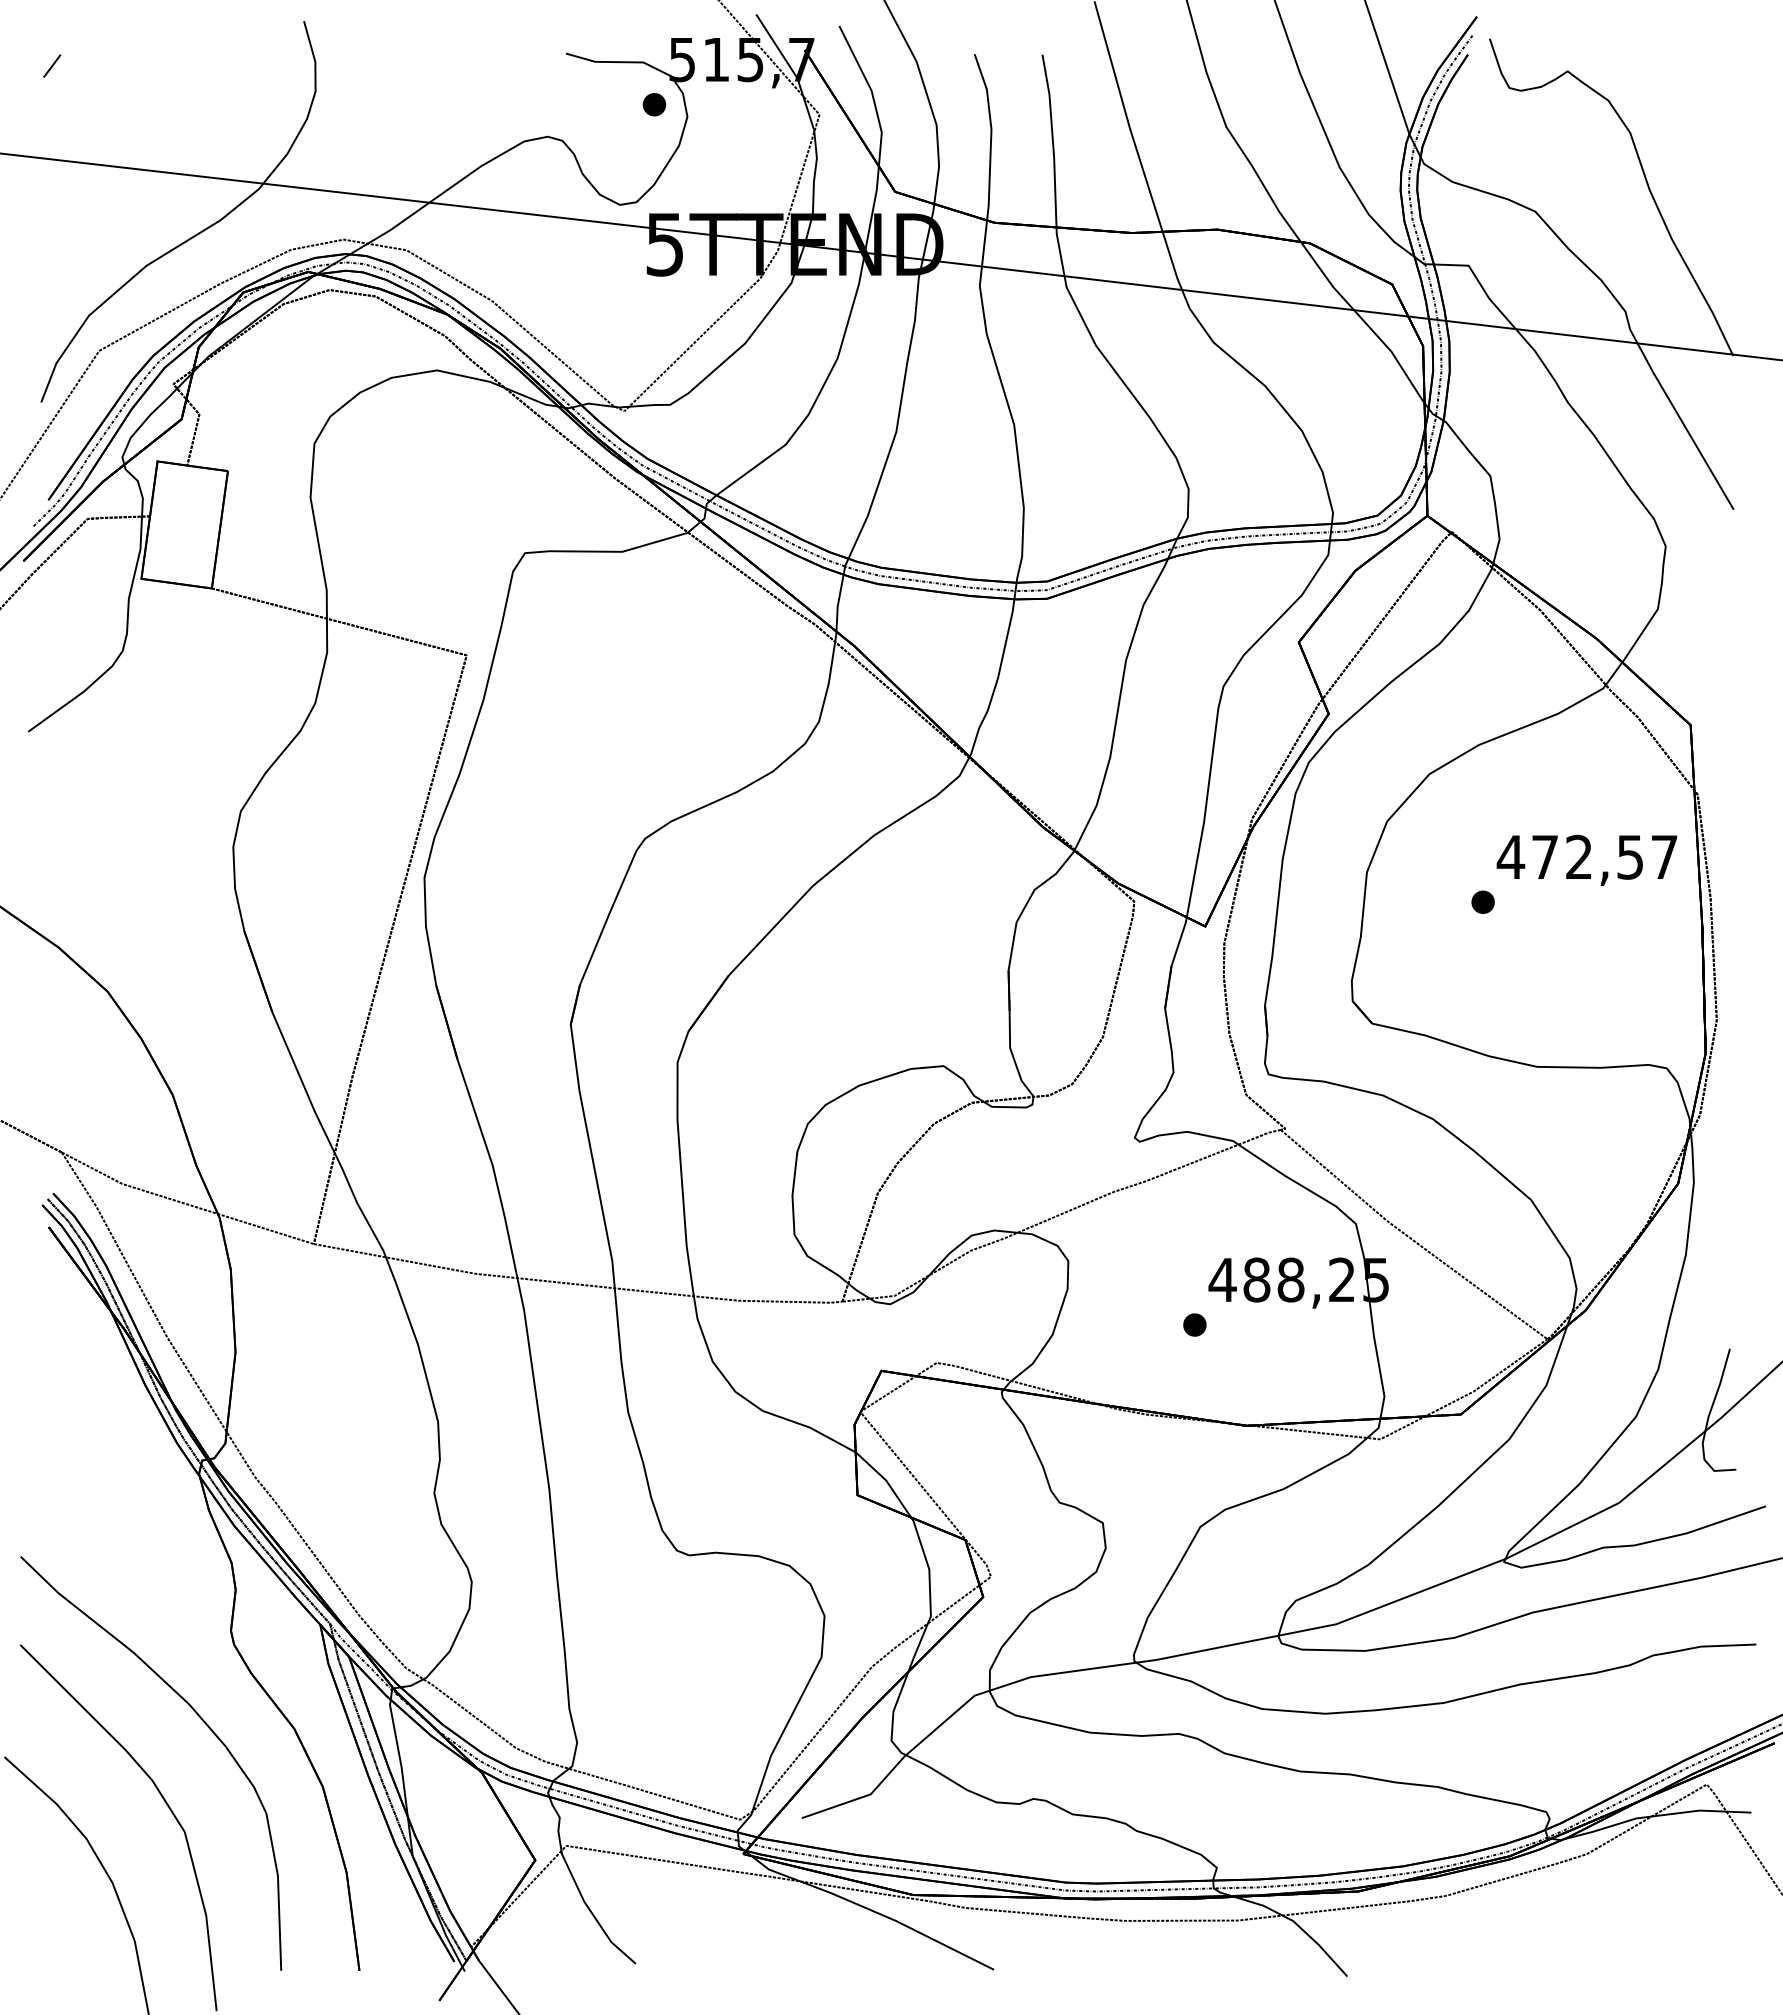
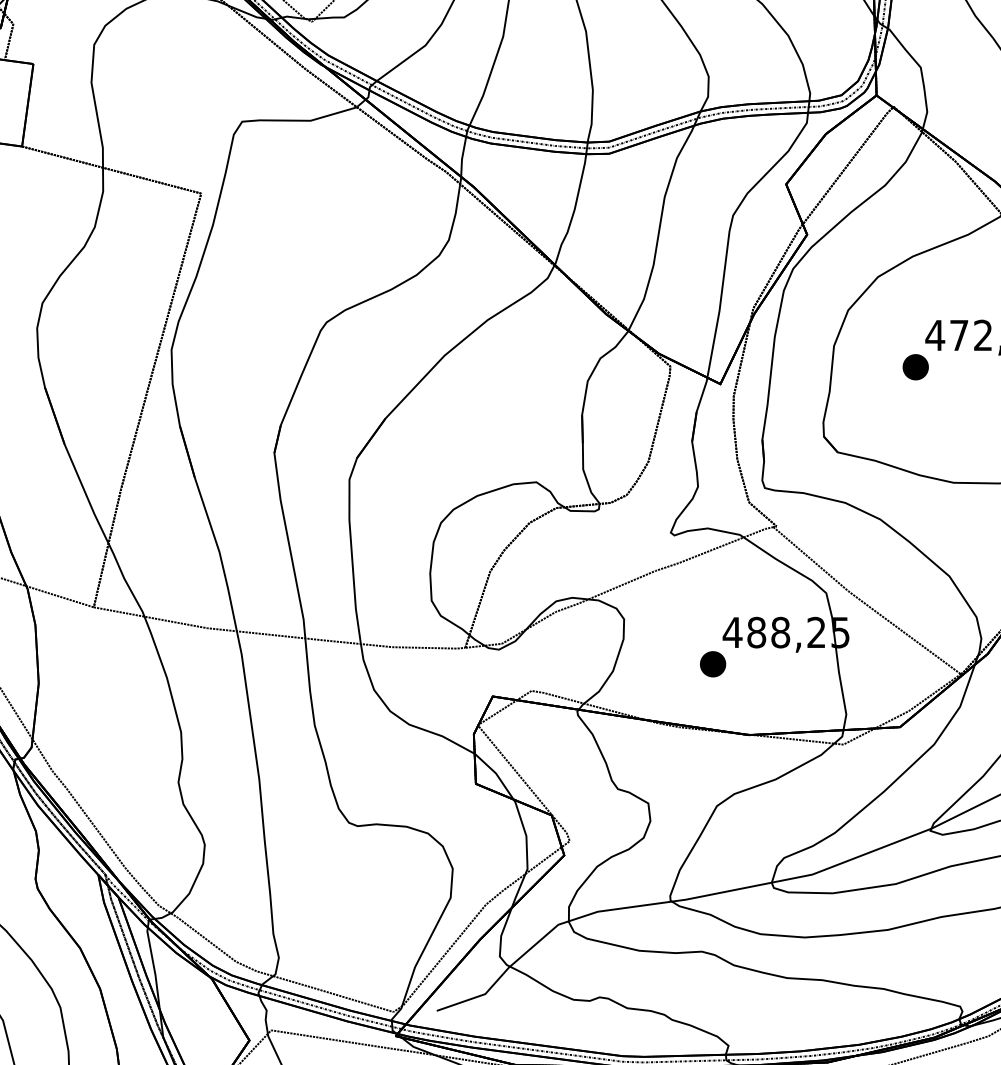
part: (1482, 901) -> (915, 366), size x1.6
part: (1194, 1324) -> (712, 663), size x1.6

